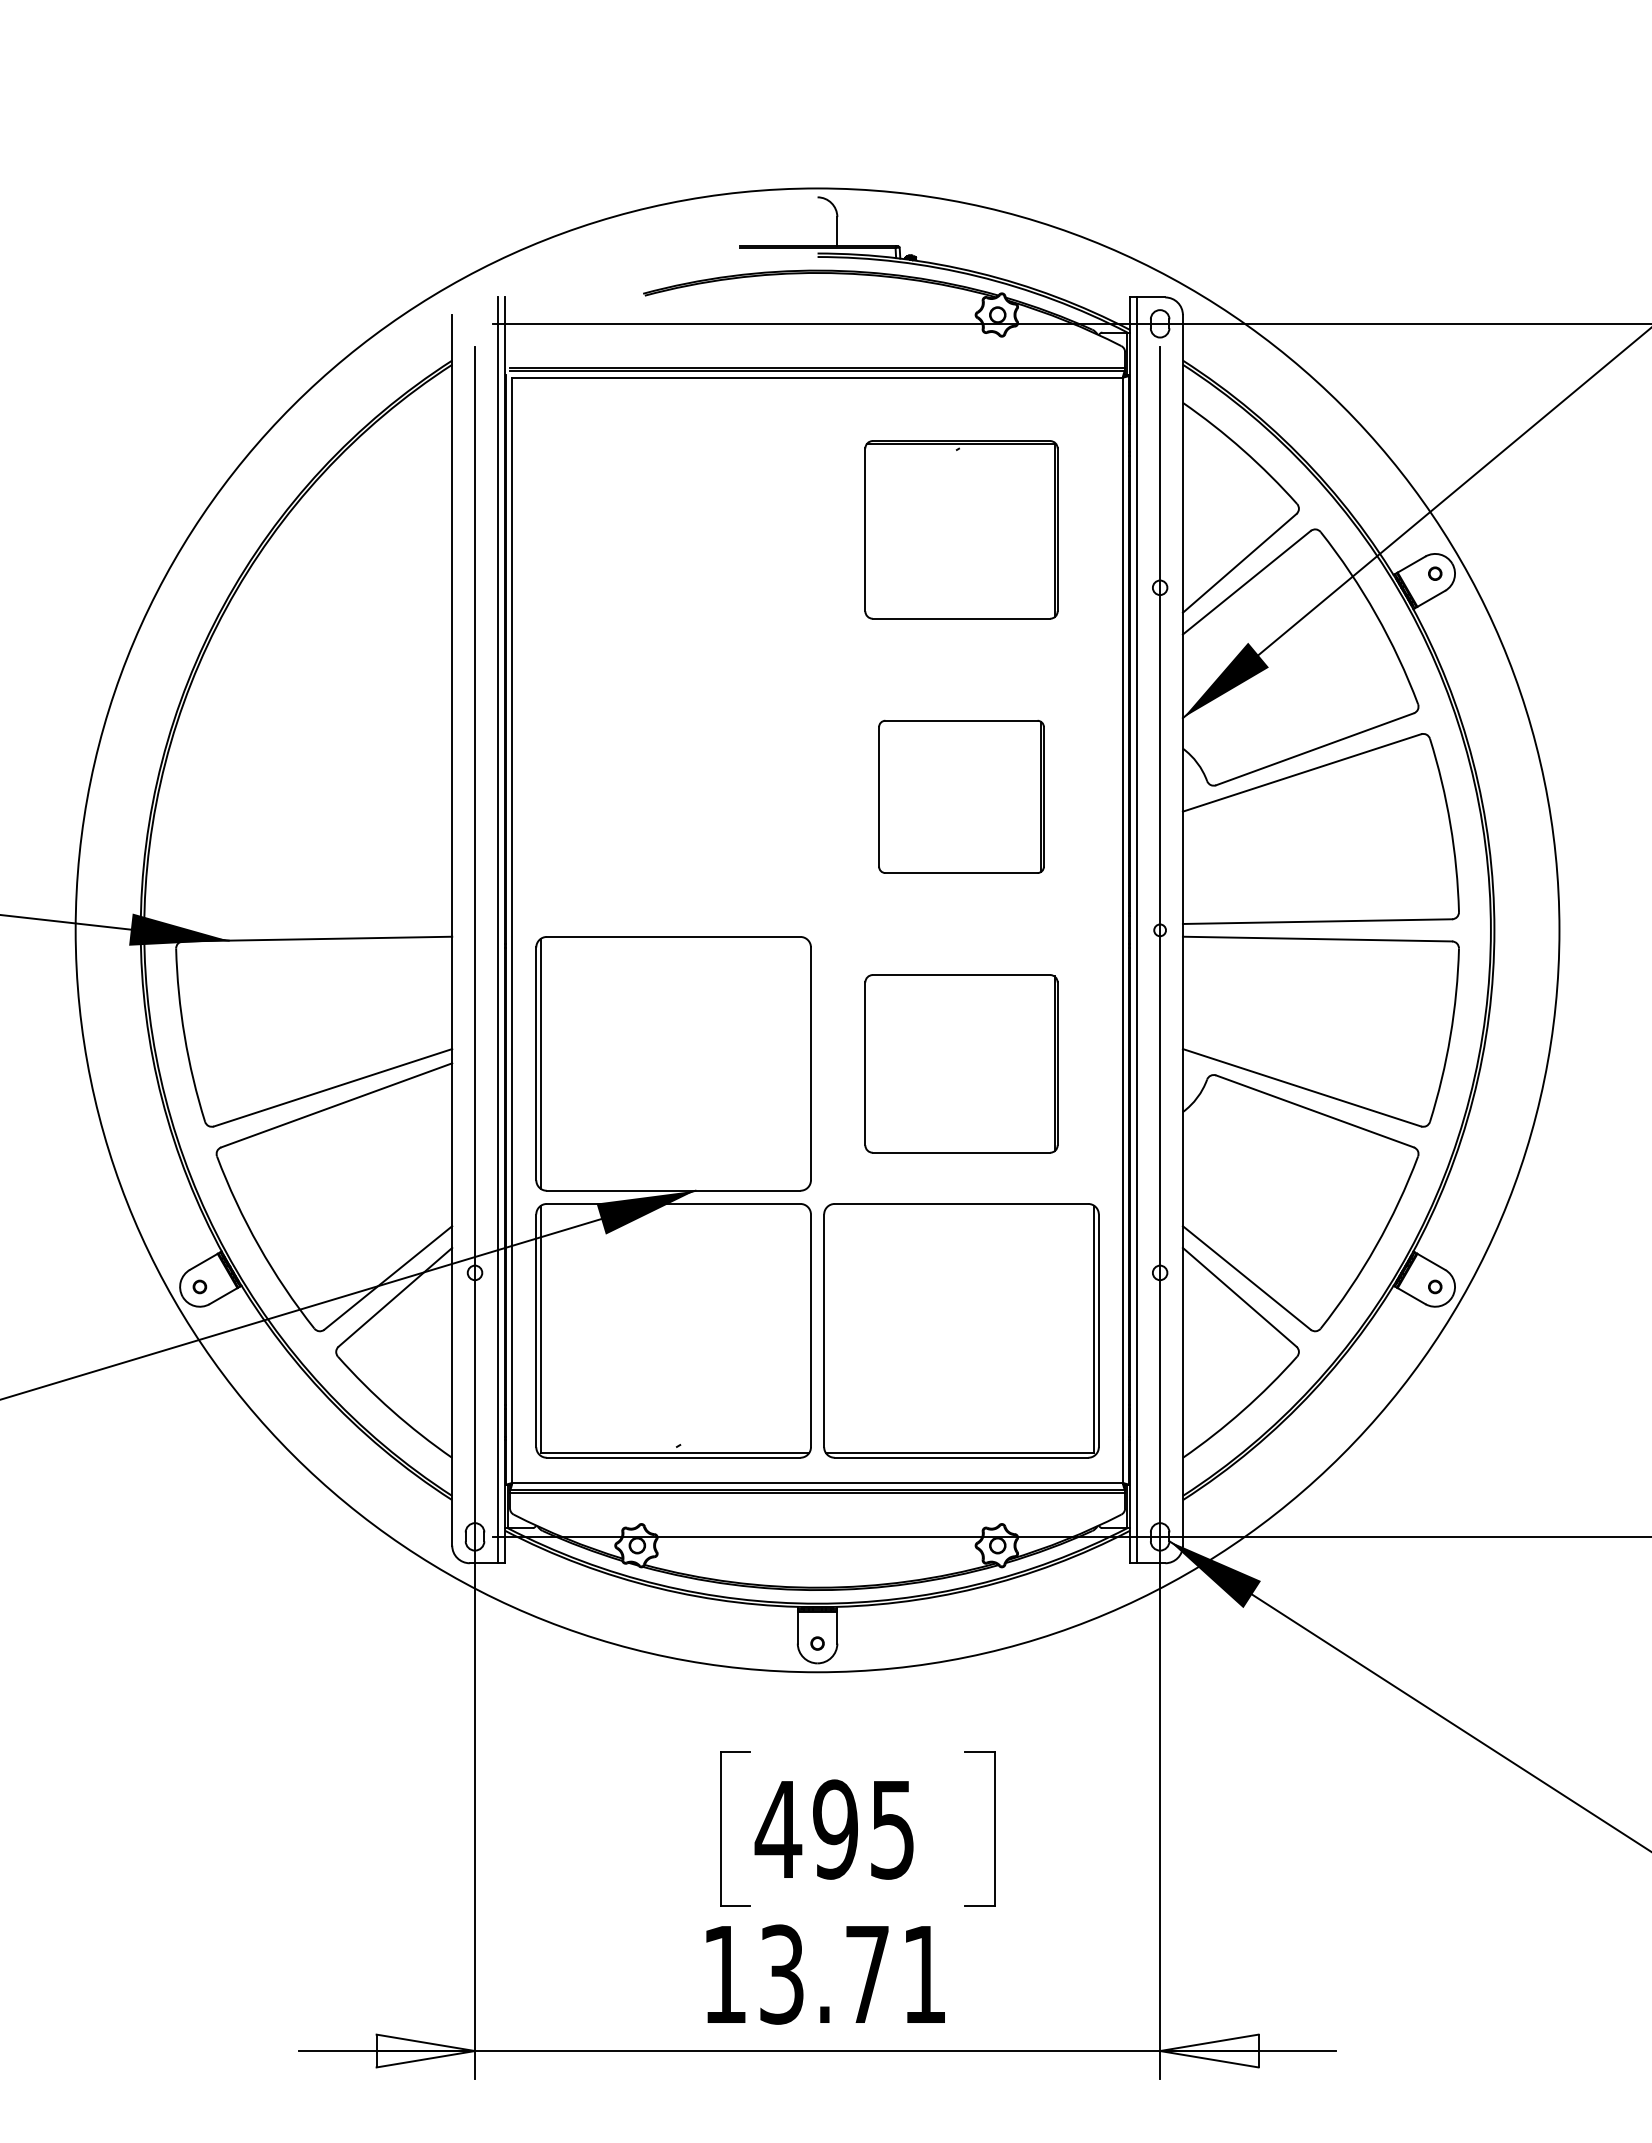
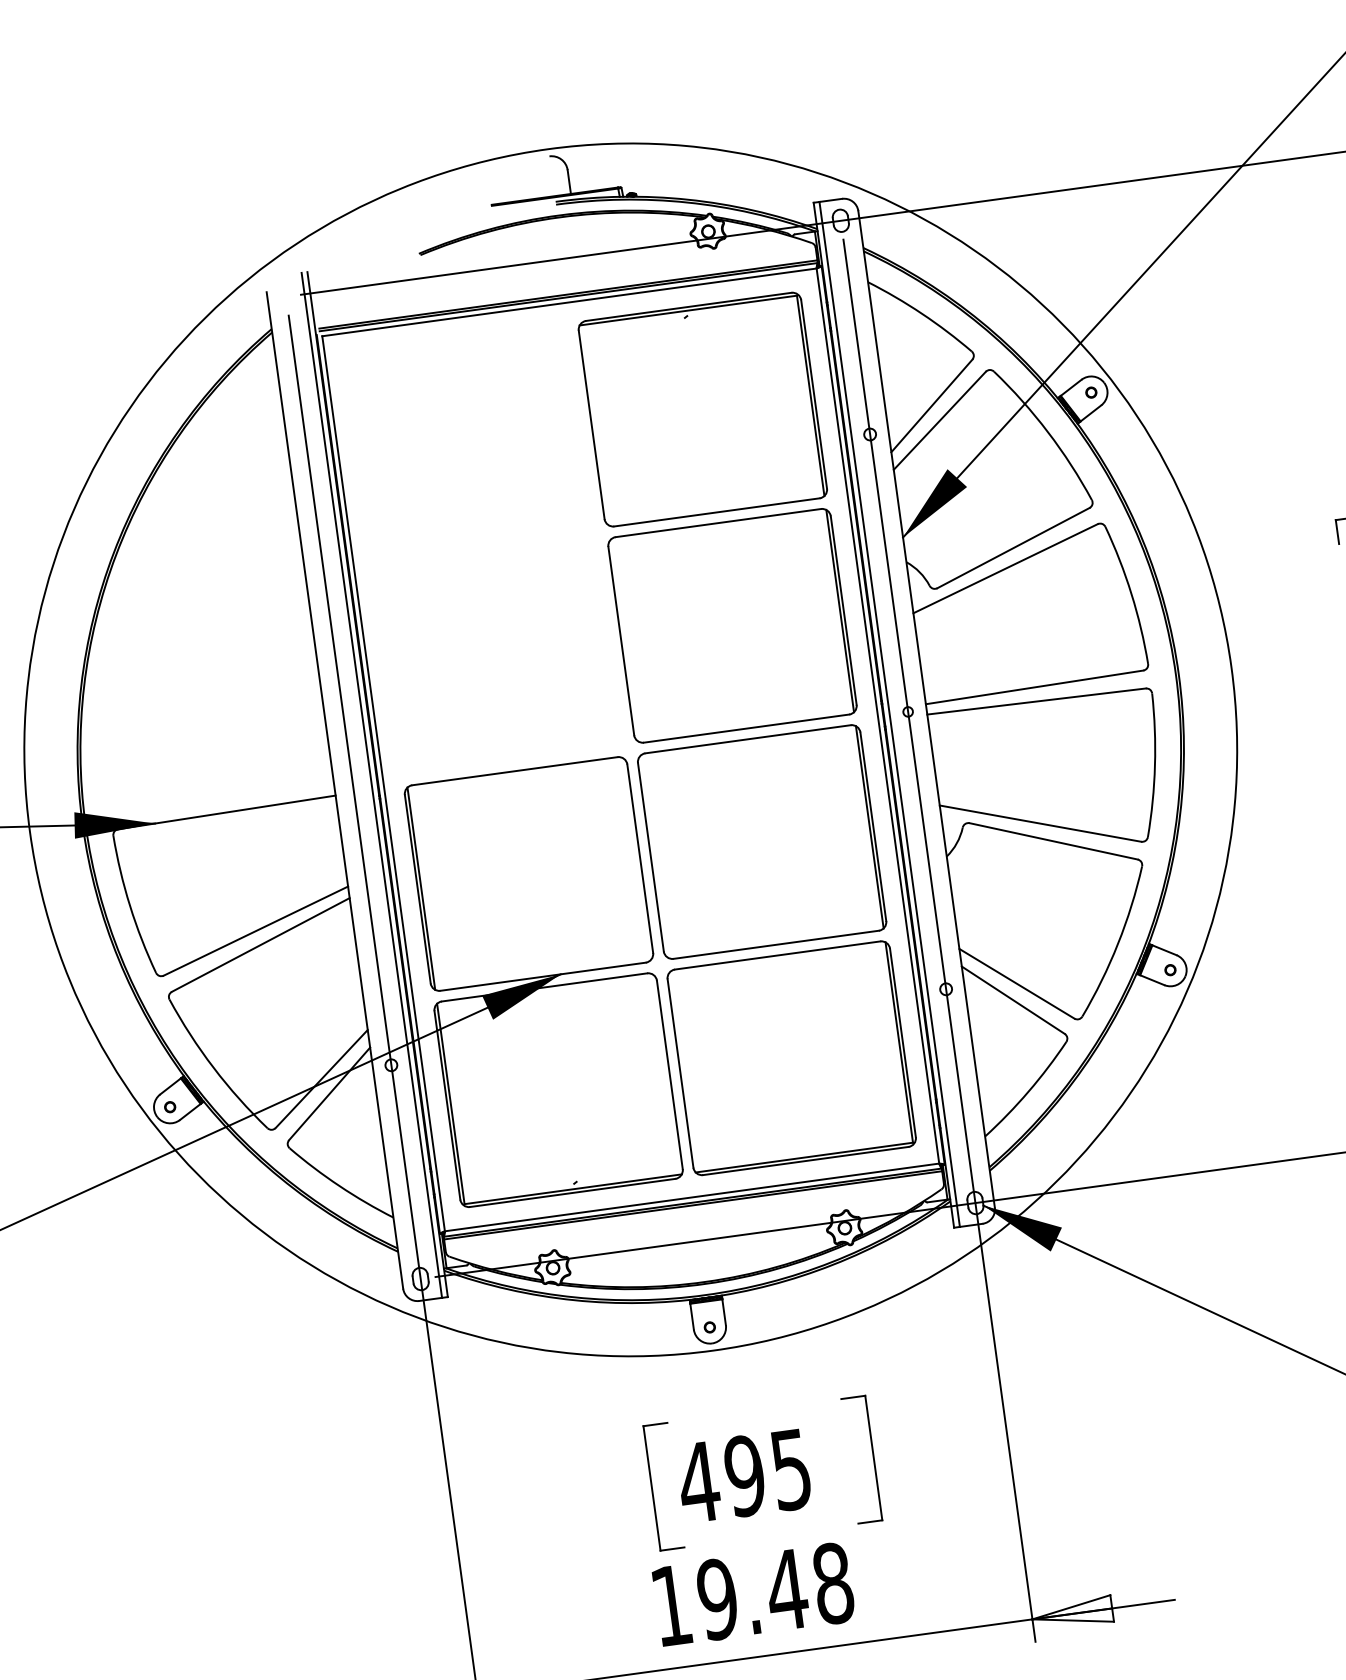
part: (961, 529) -> (702, 409), size x1.43
part: (961, 796) -> (732, 625), size x1.67
part: (961, 1063) -> (762, 841), size x1.43
text: (853, 1974) -> (775, 1591), 13.71 -> 19.48

